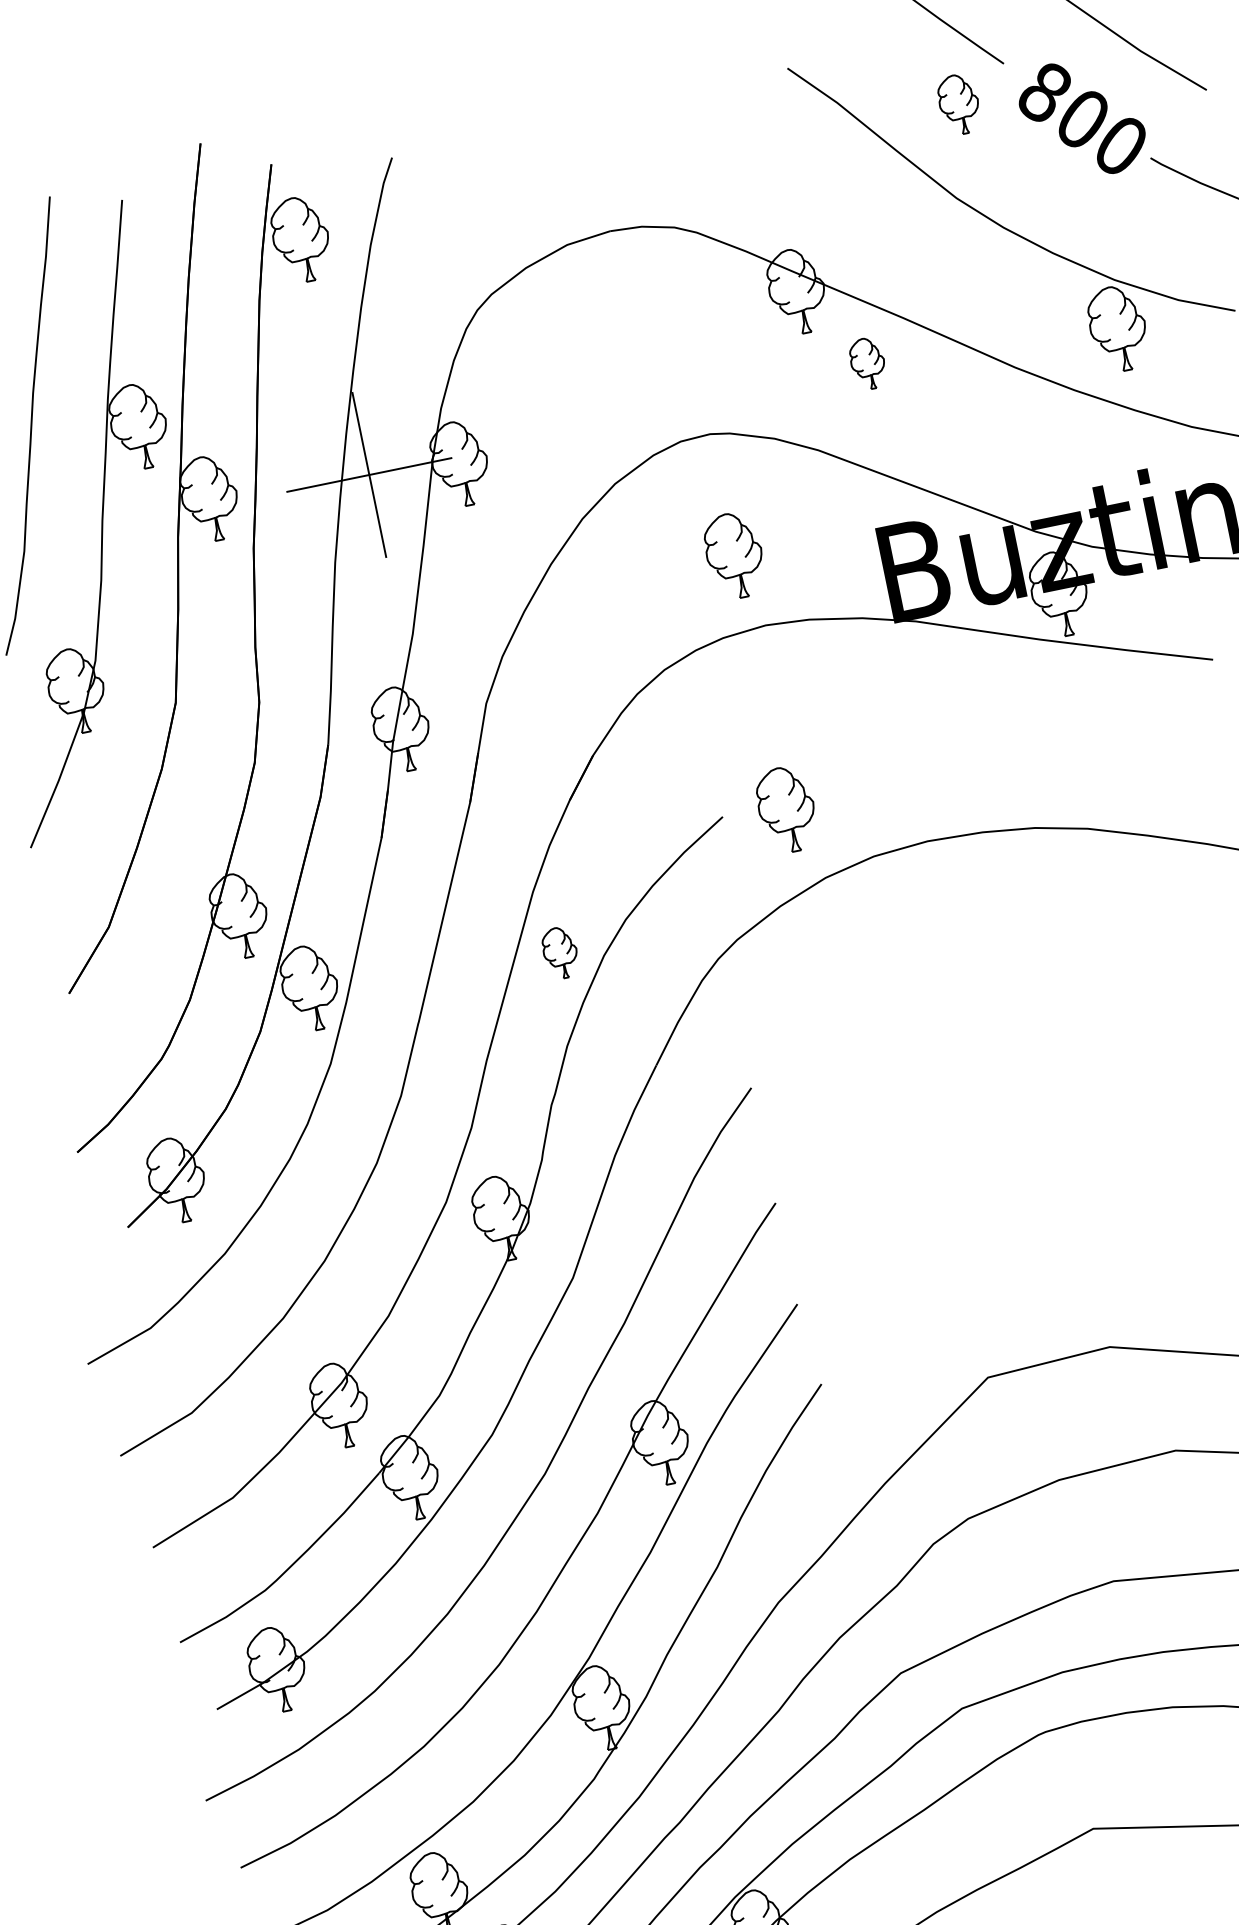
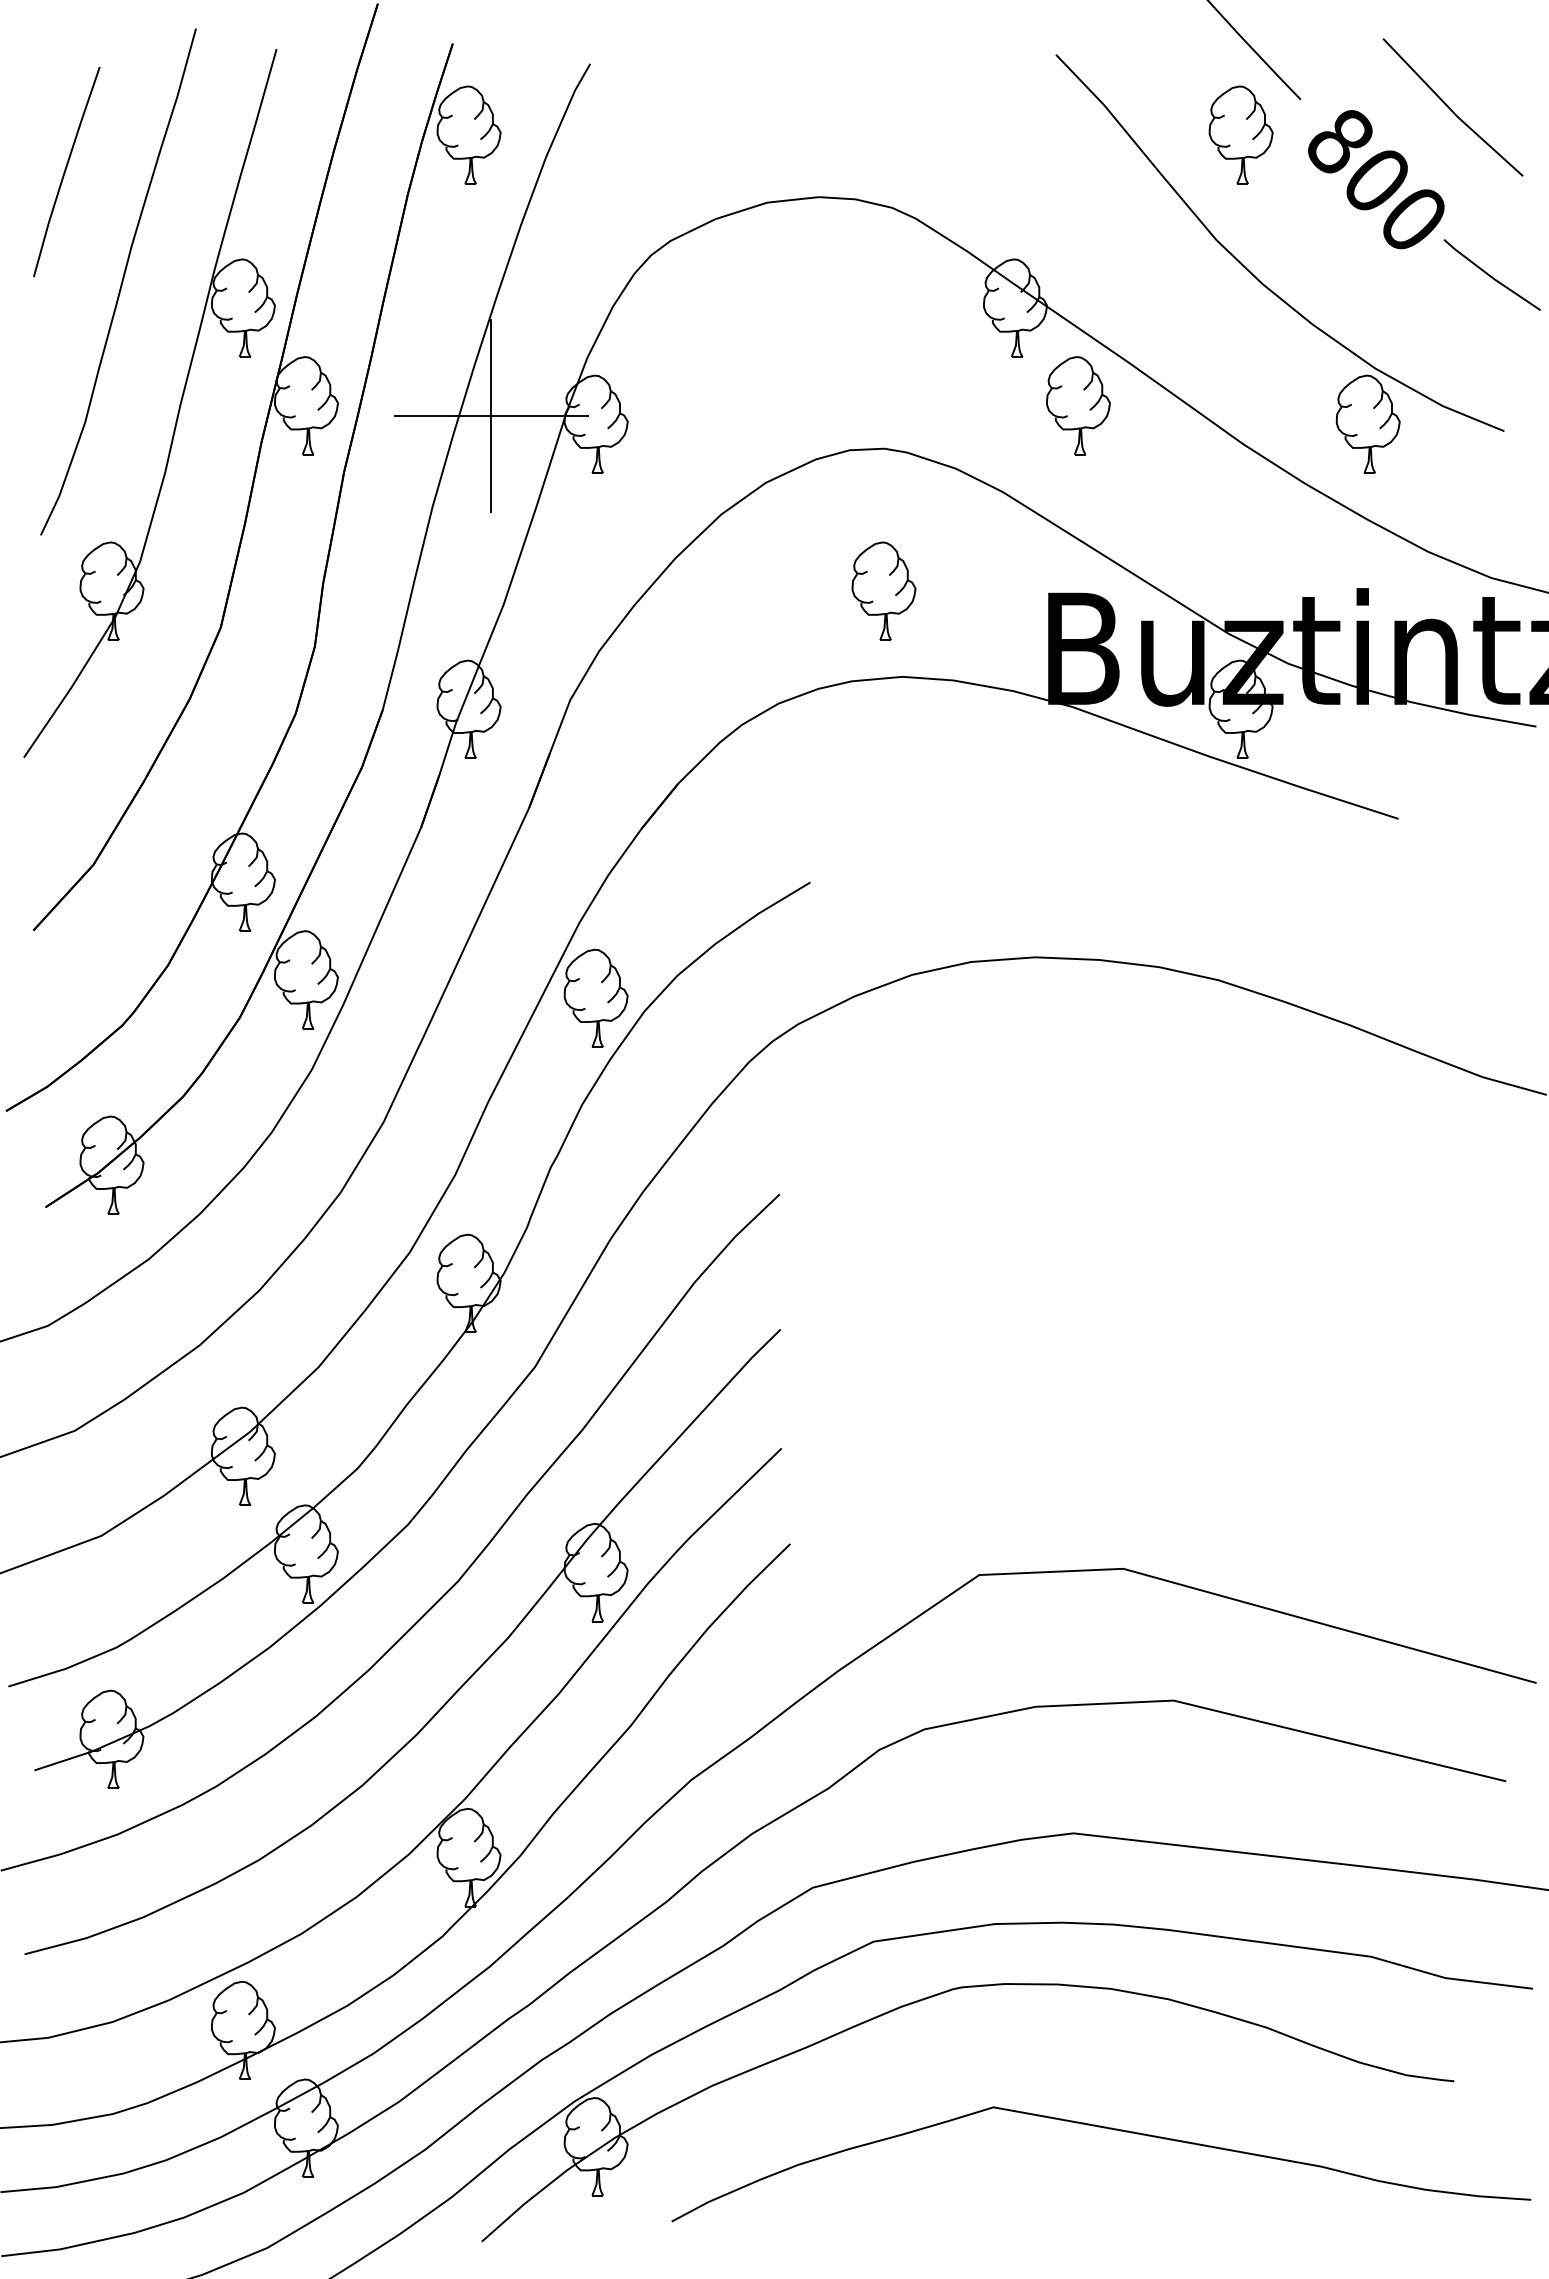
part: (958, 104) -> (1240, 134), size x1.43
part: (867, 363) -> (1078, 405), size x1.67
part: (786, 809) -> (883, 888), removed
part: (559, 952) -> (595, 997), size x1.67

